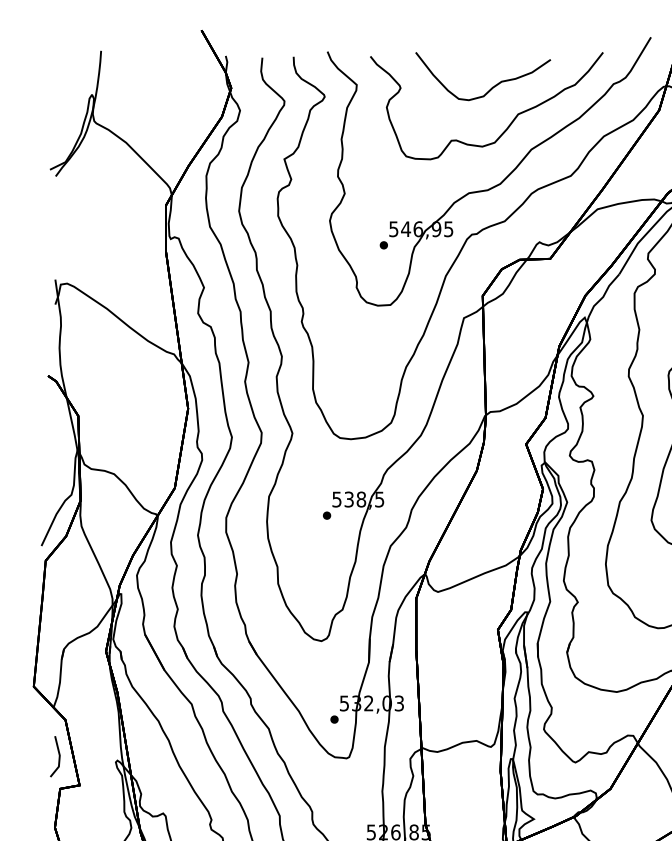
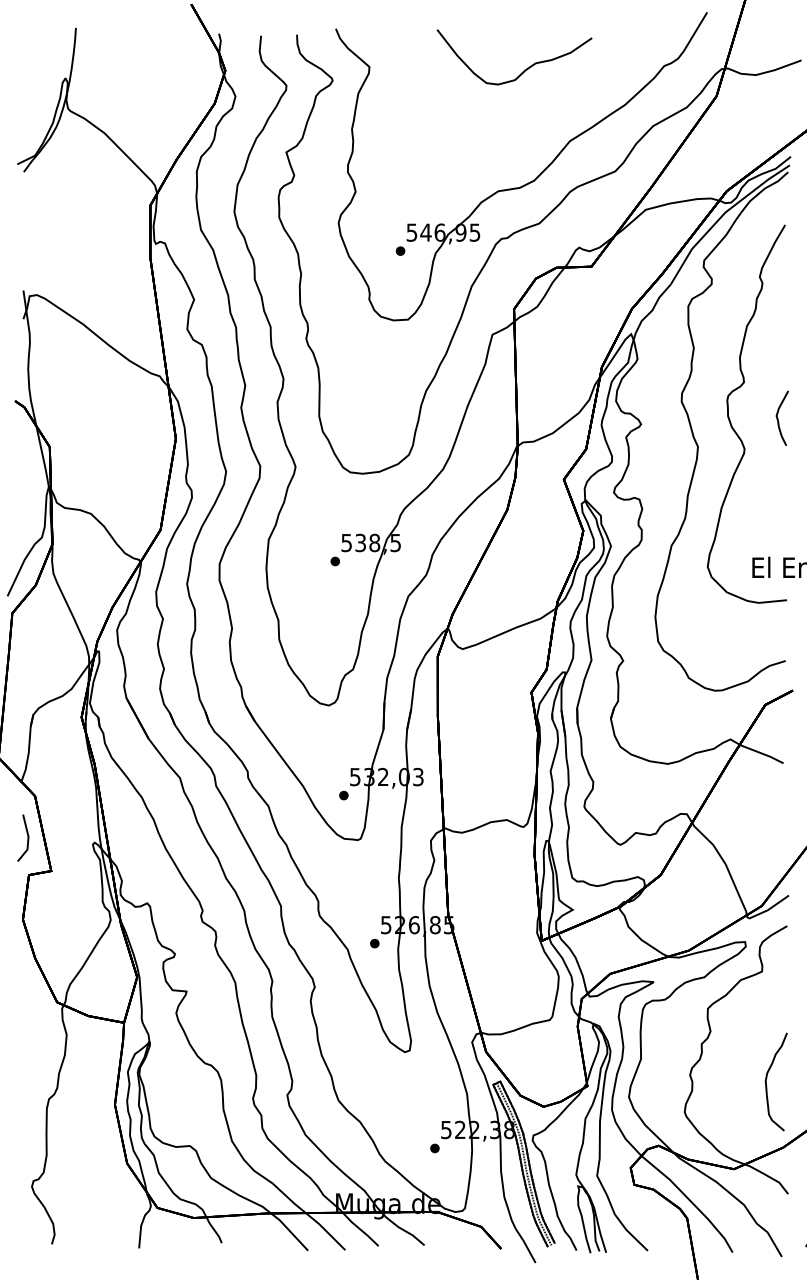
part: (509, 124) -> (544, 112), removed

